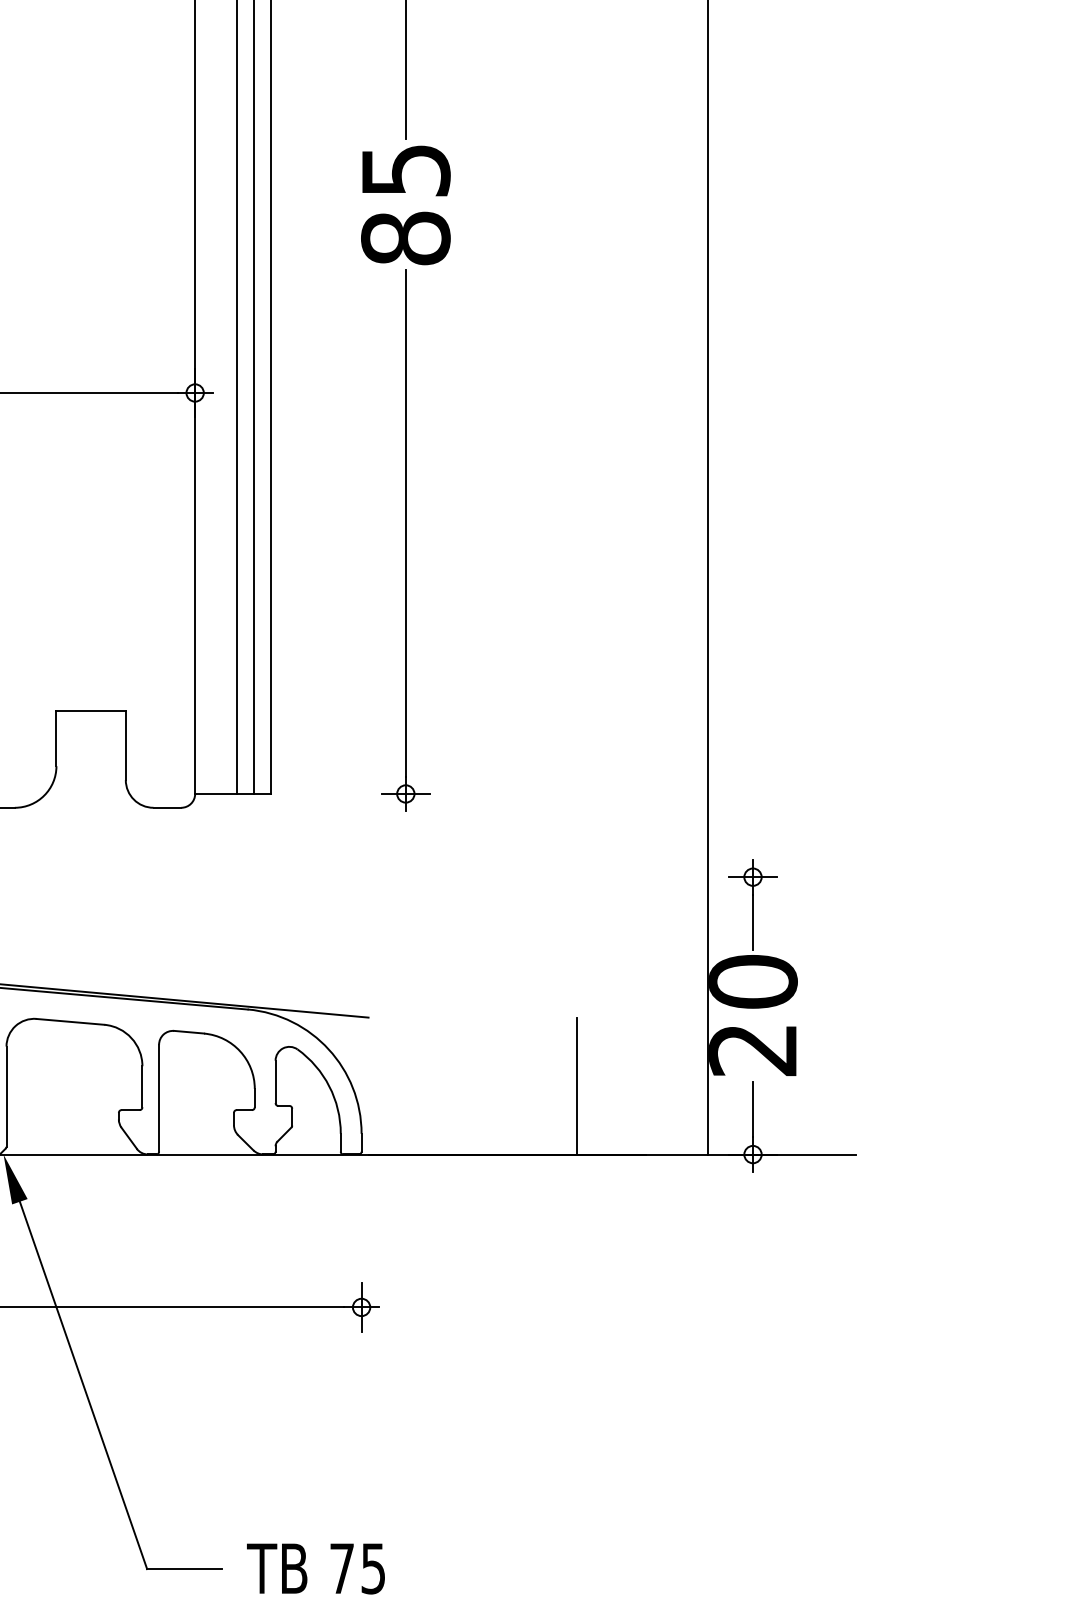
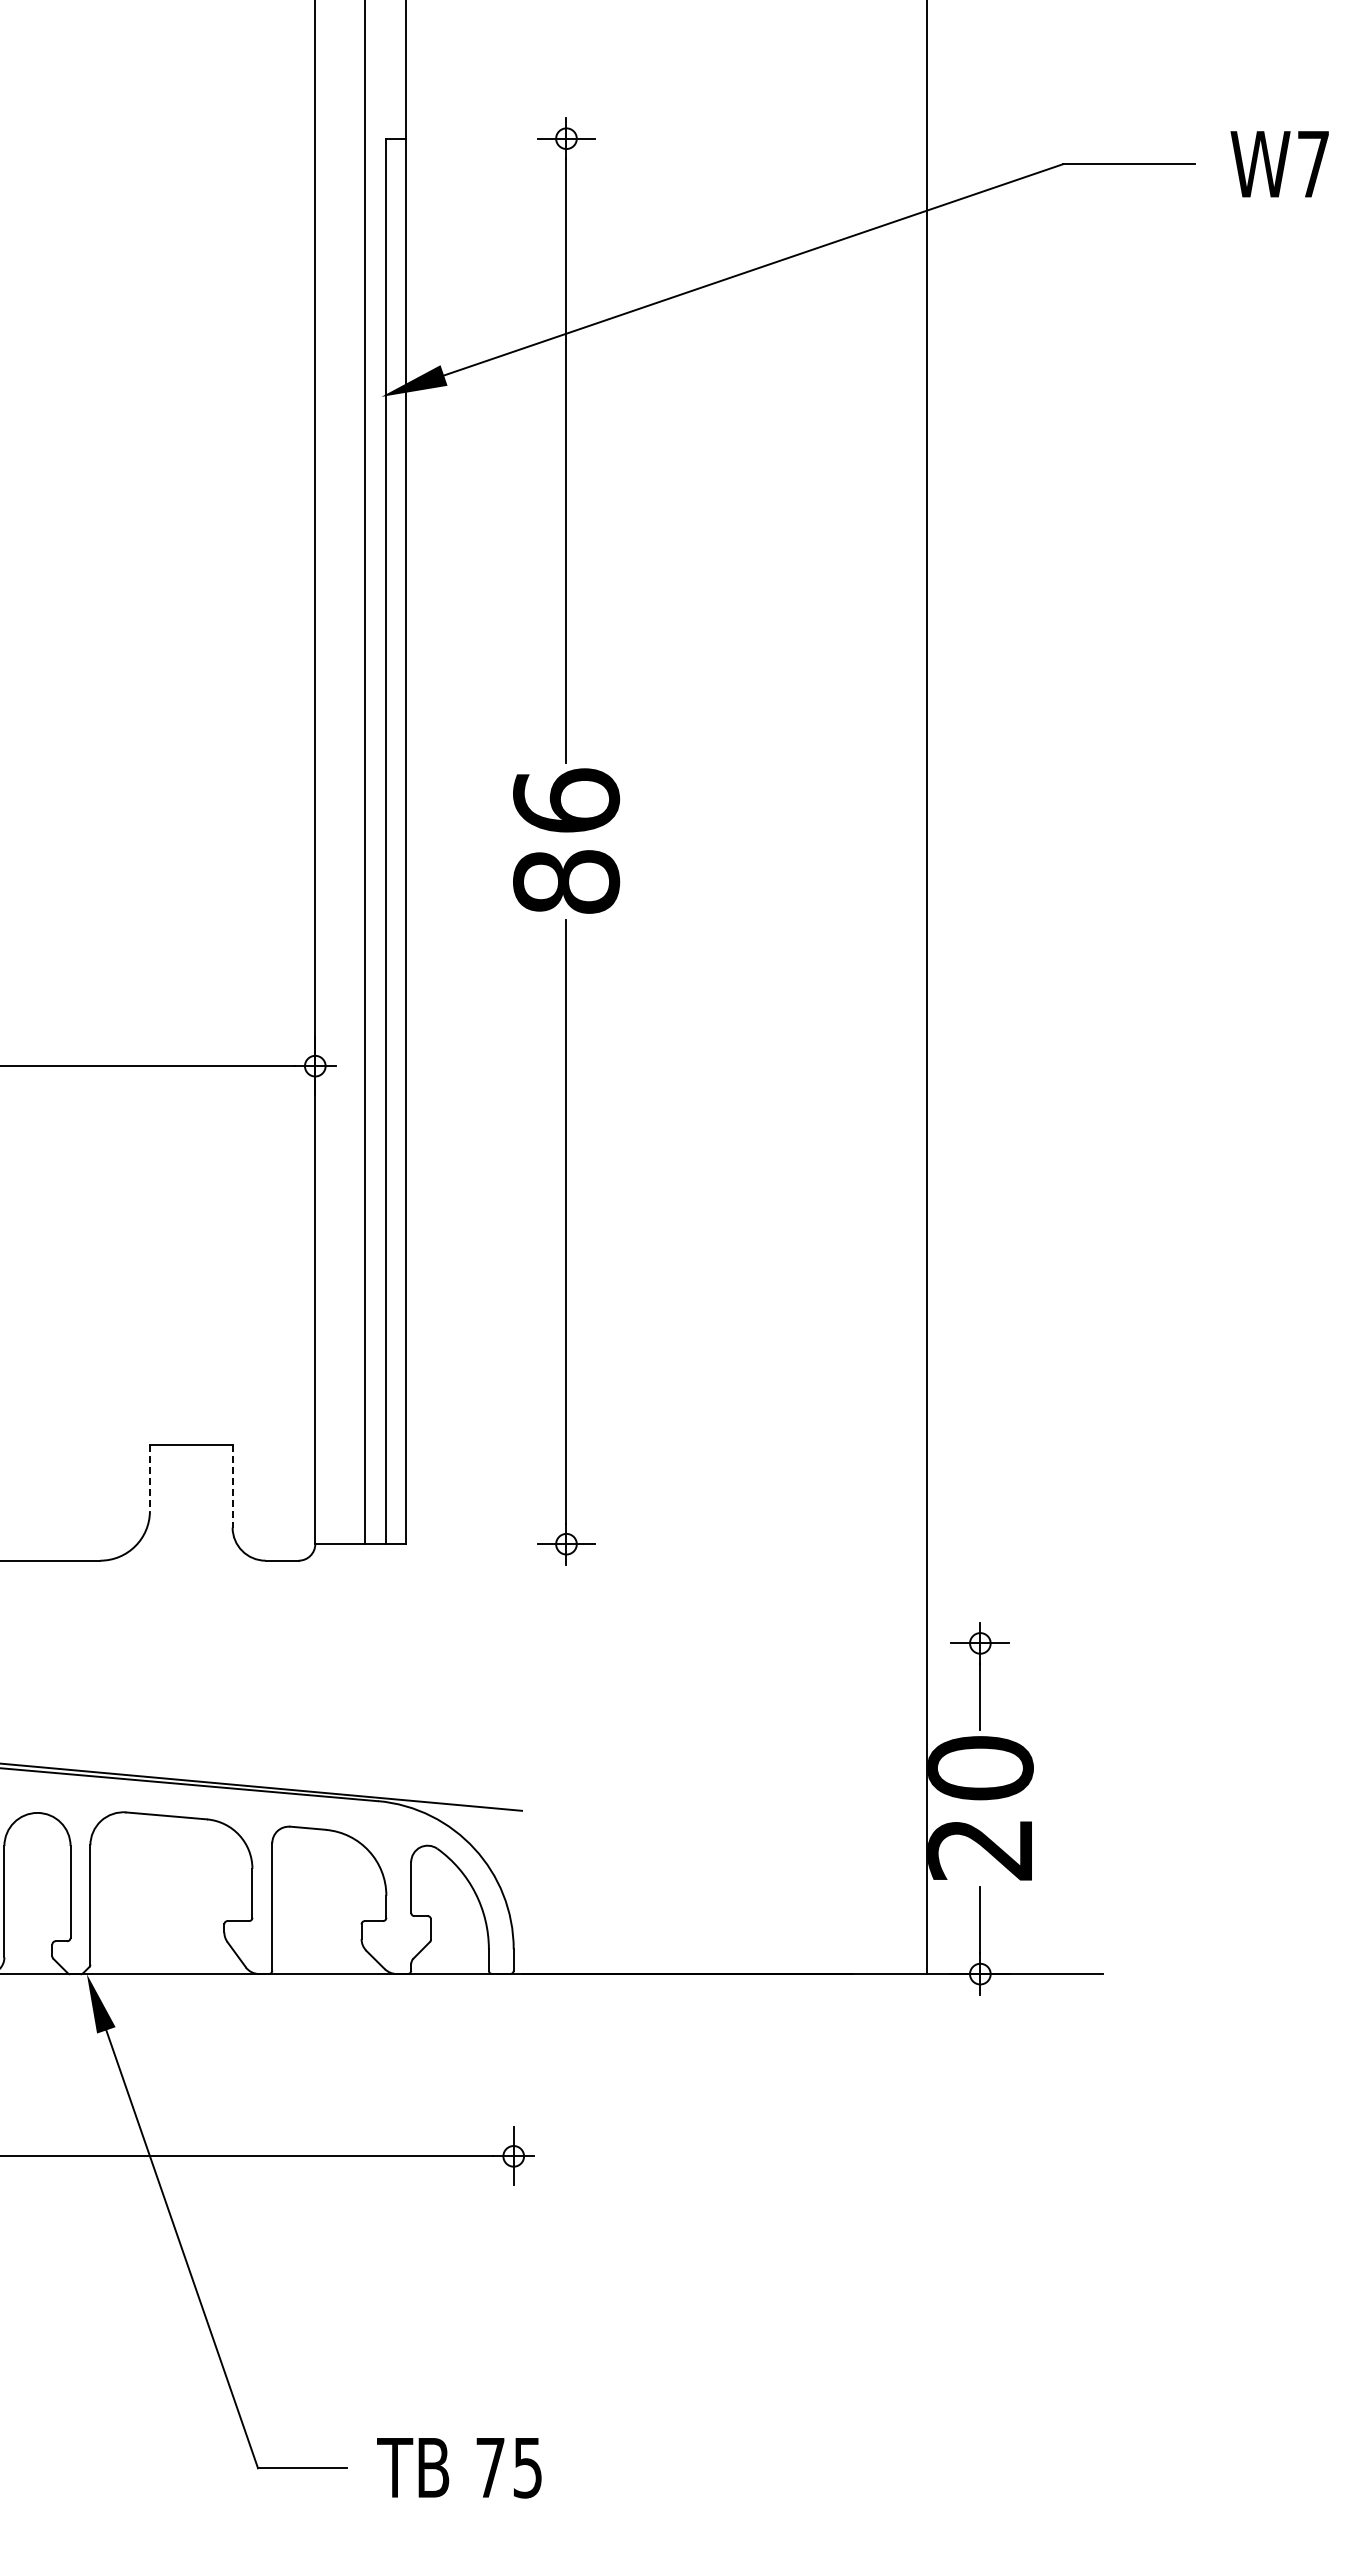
text: (405, 170) -> (566, 800), 85 -> 86
line: (56, 738) -> (149, 1478), solid -> dashed
line: (125, 745) -> (232, 1486), solid -> dashed
line: (576, 1086) -> (770, 1892), removed

